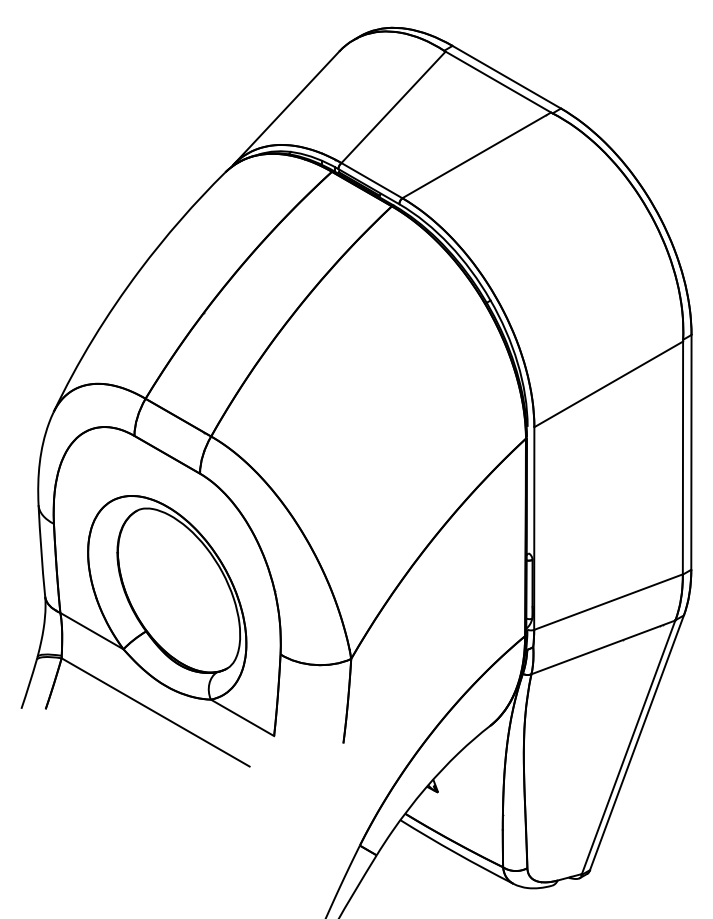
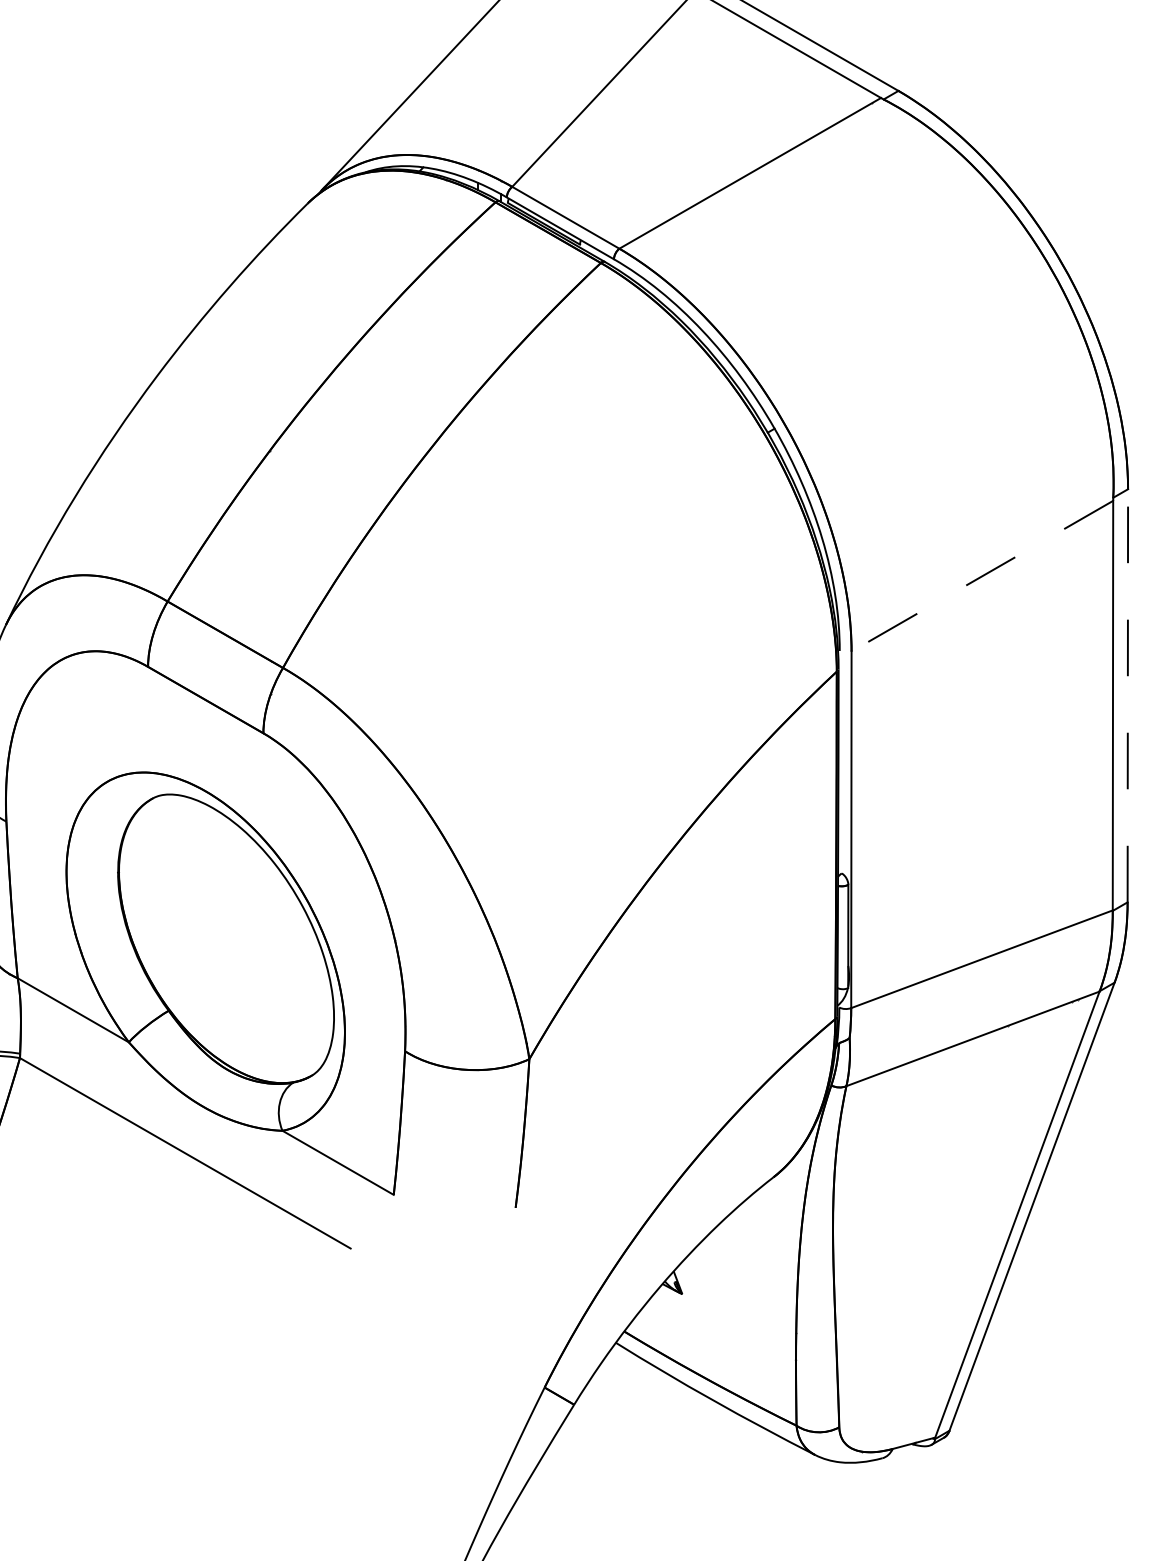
line: (608, 384) -> (981, 576), solid -> dashed
line: (691, 451) -> (1127, 694), solid -> dashed

